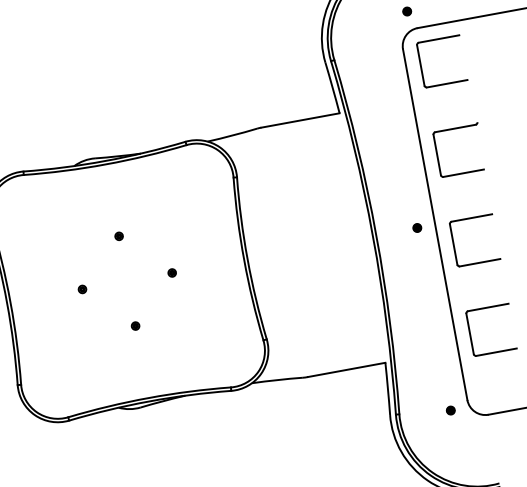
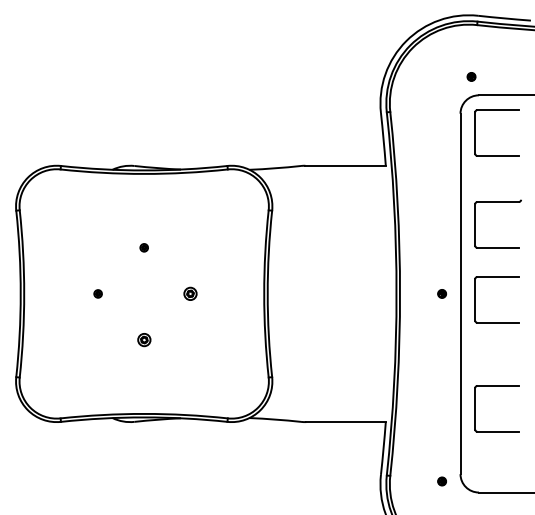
part: (453, 244) -> (475, 299), moved
part: (171, 272) -> (189, 293), size x1.6
part: (134, 325) -> (143, 339), size x1.6

